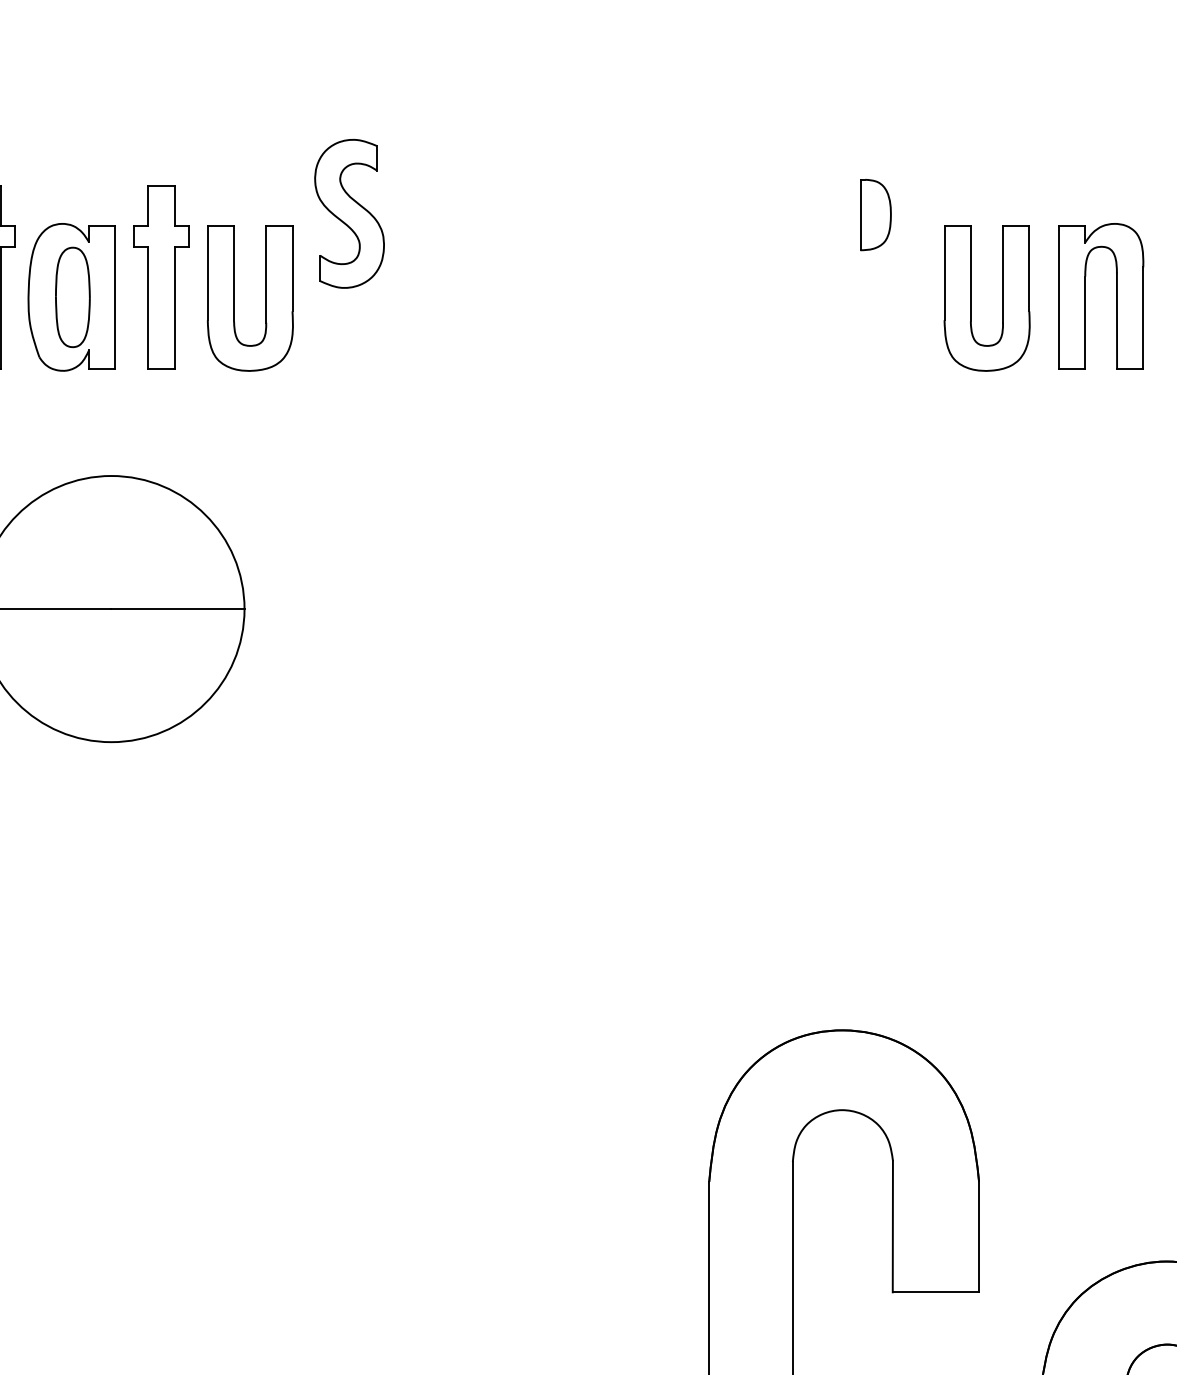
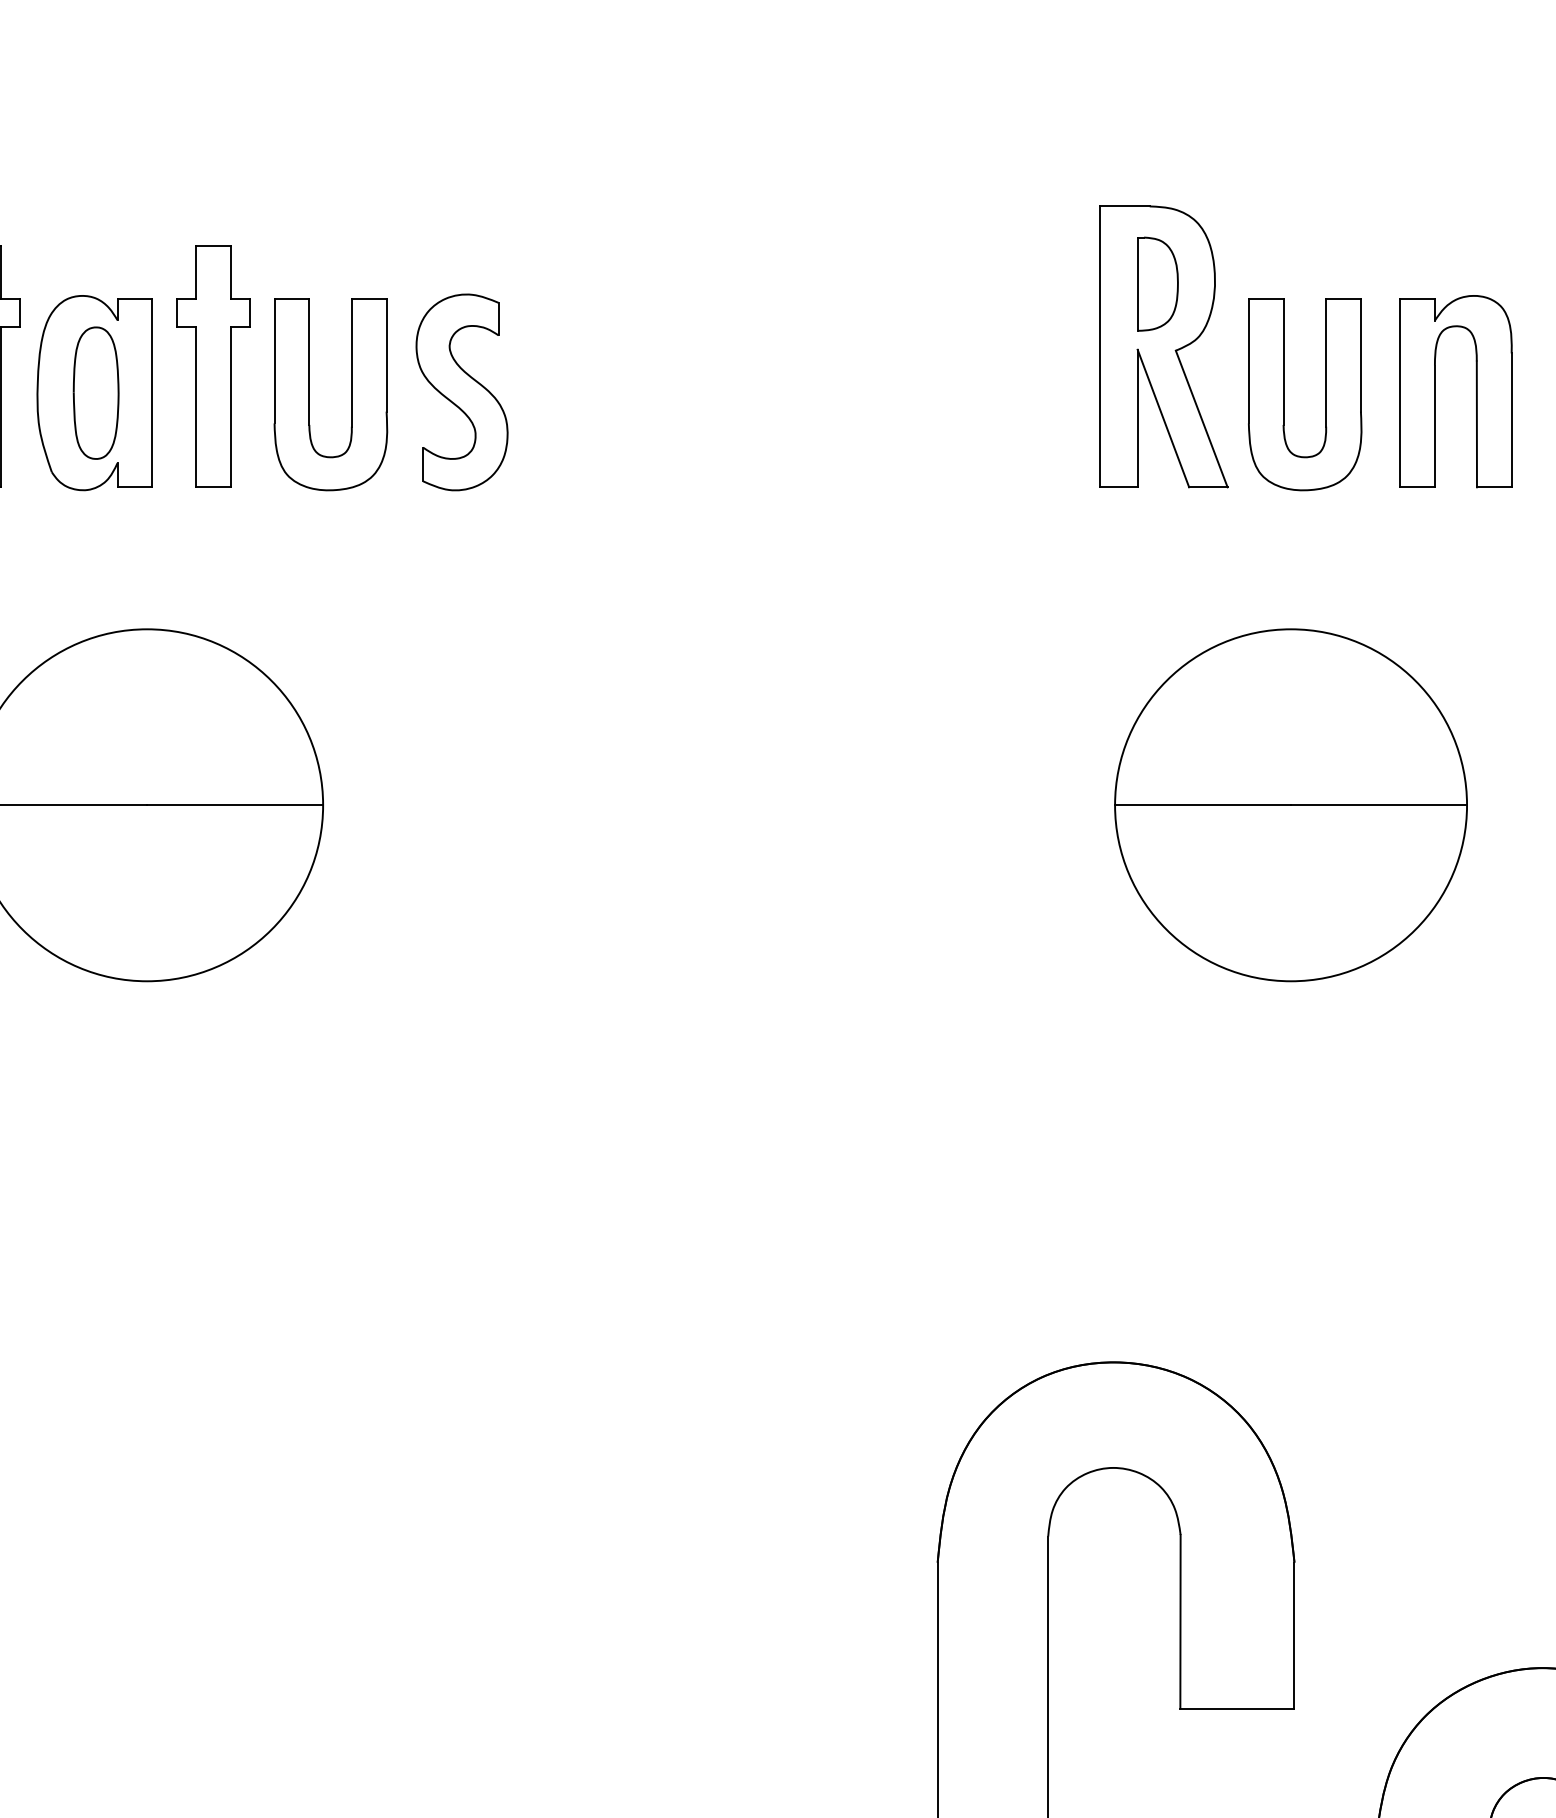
part: (349, 213) -> (461, 391), moved
part: (880, 262) -> (1164, 346), added
part: (976, 608) -> (1291, 804), added

